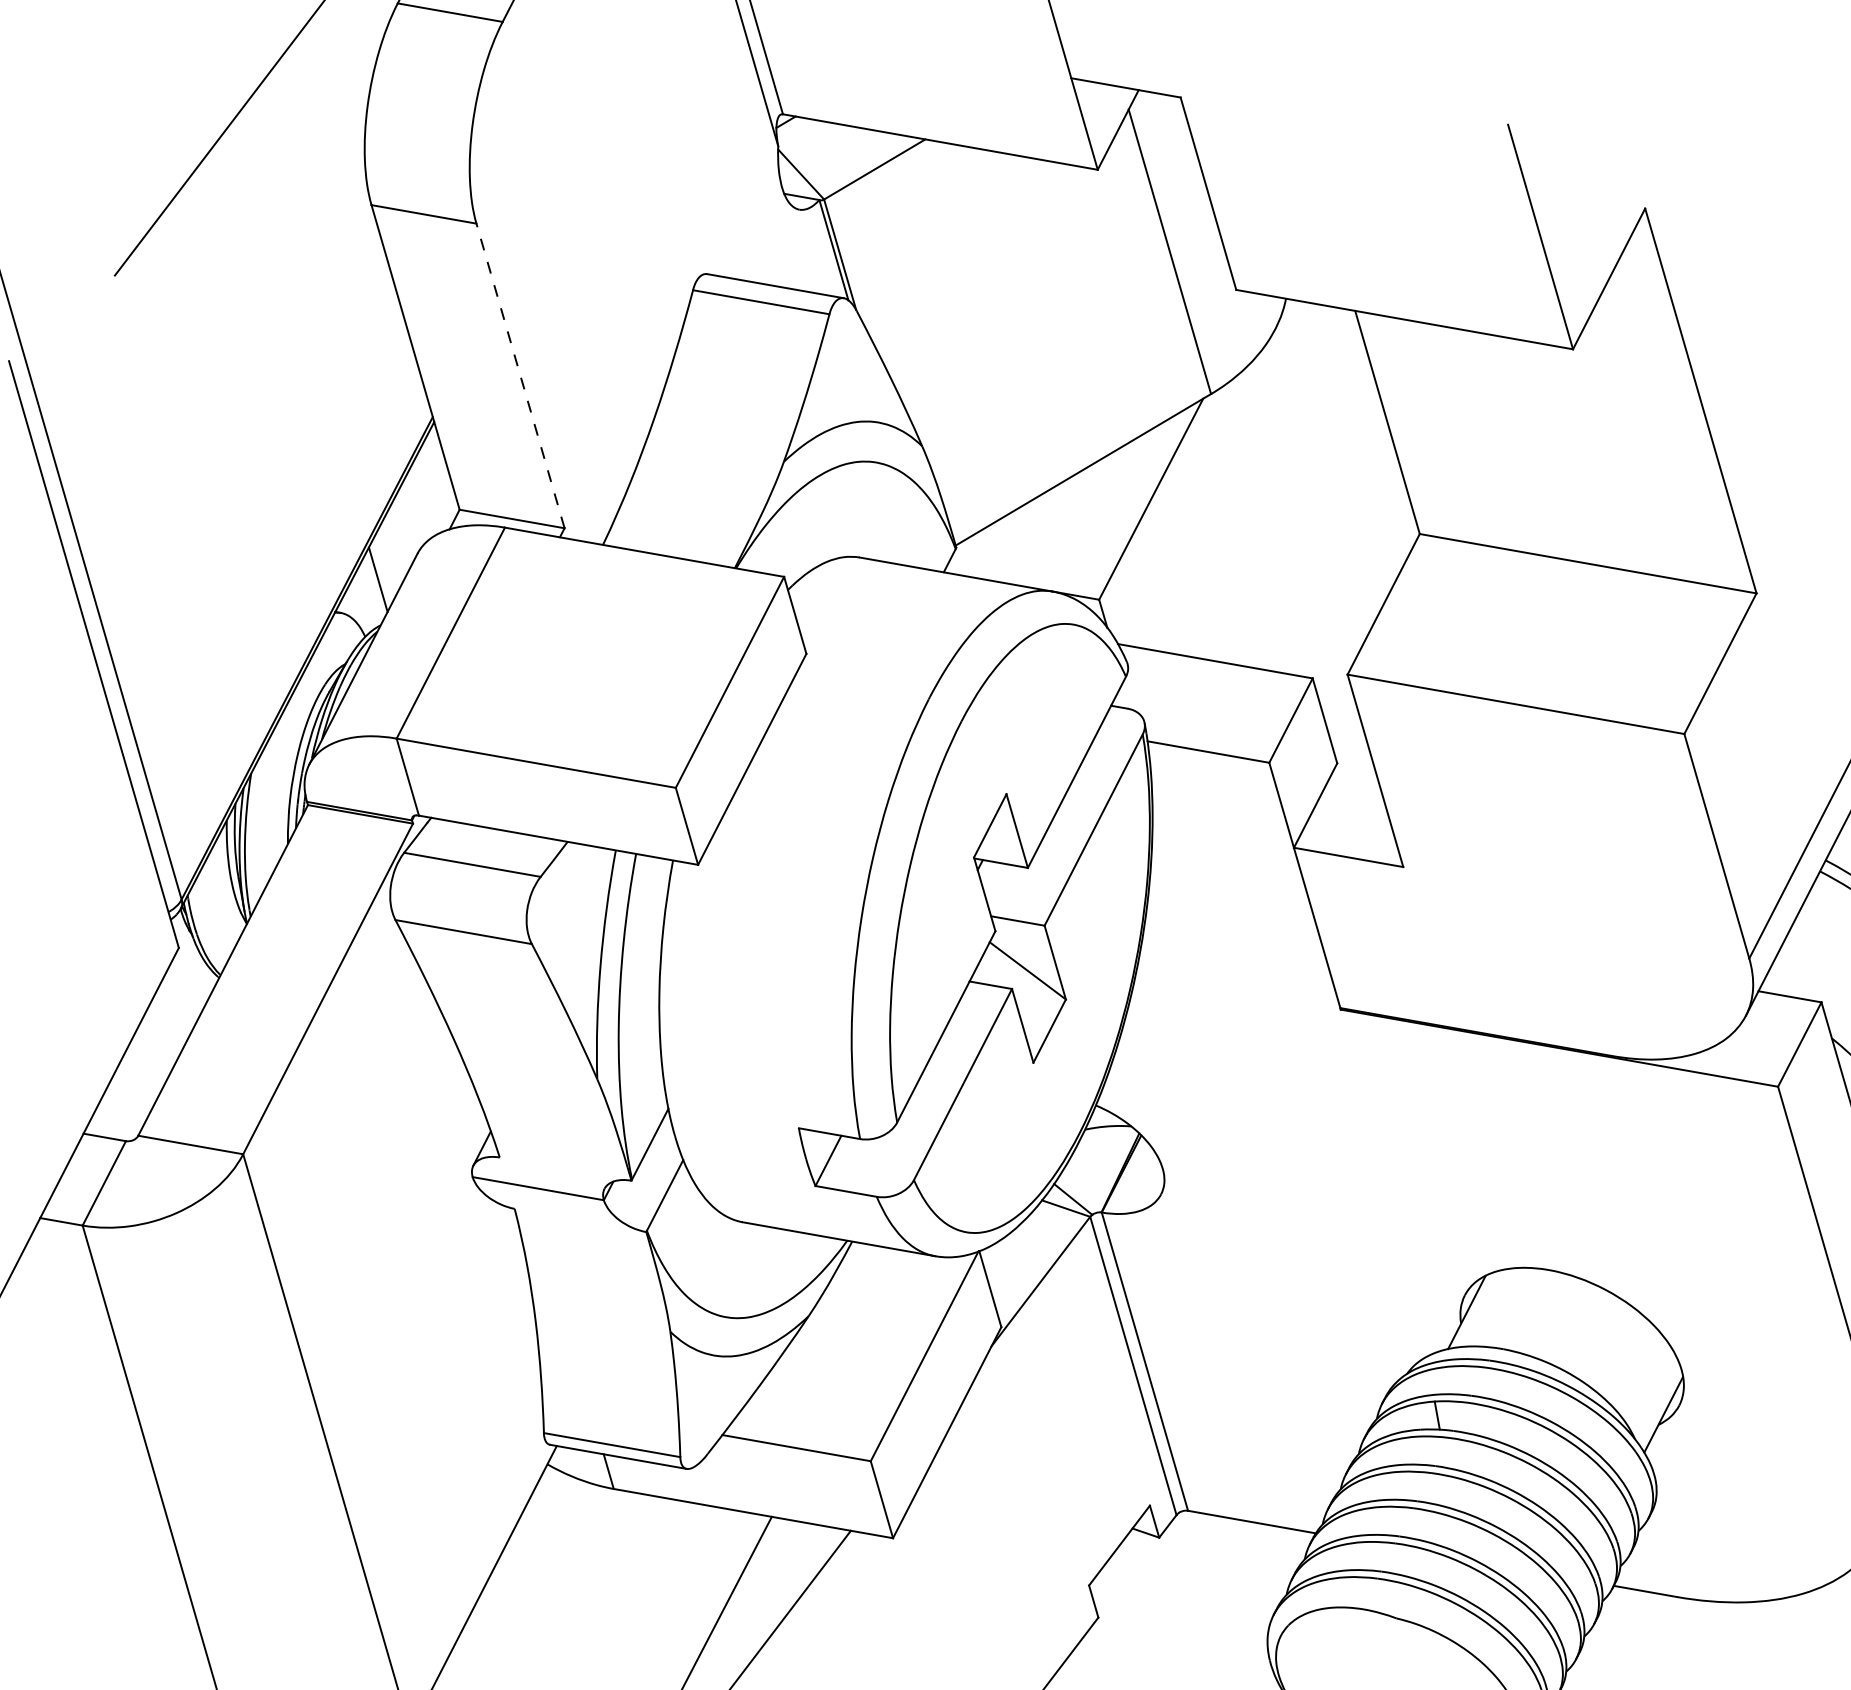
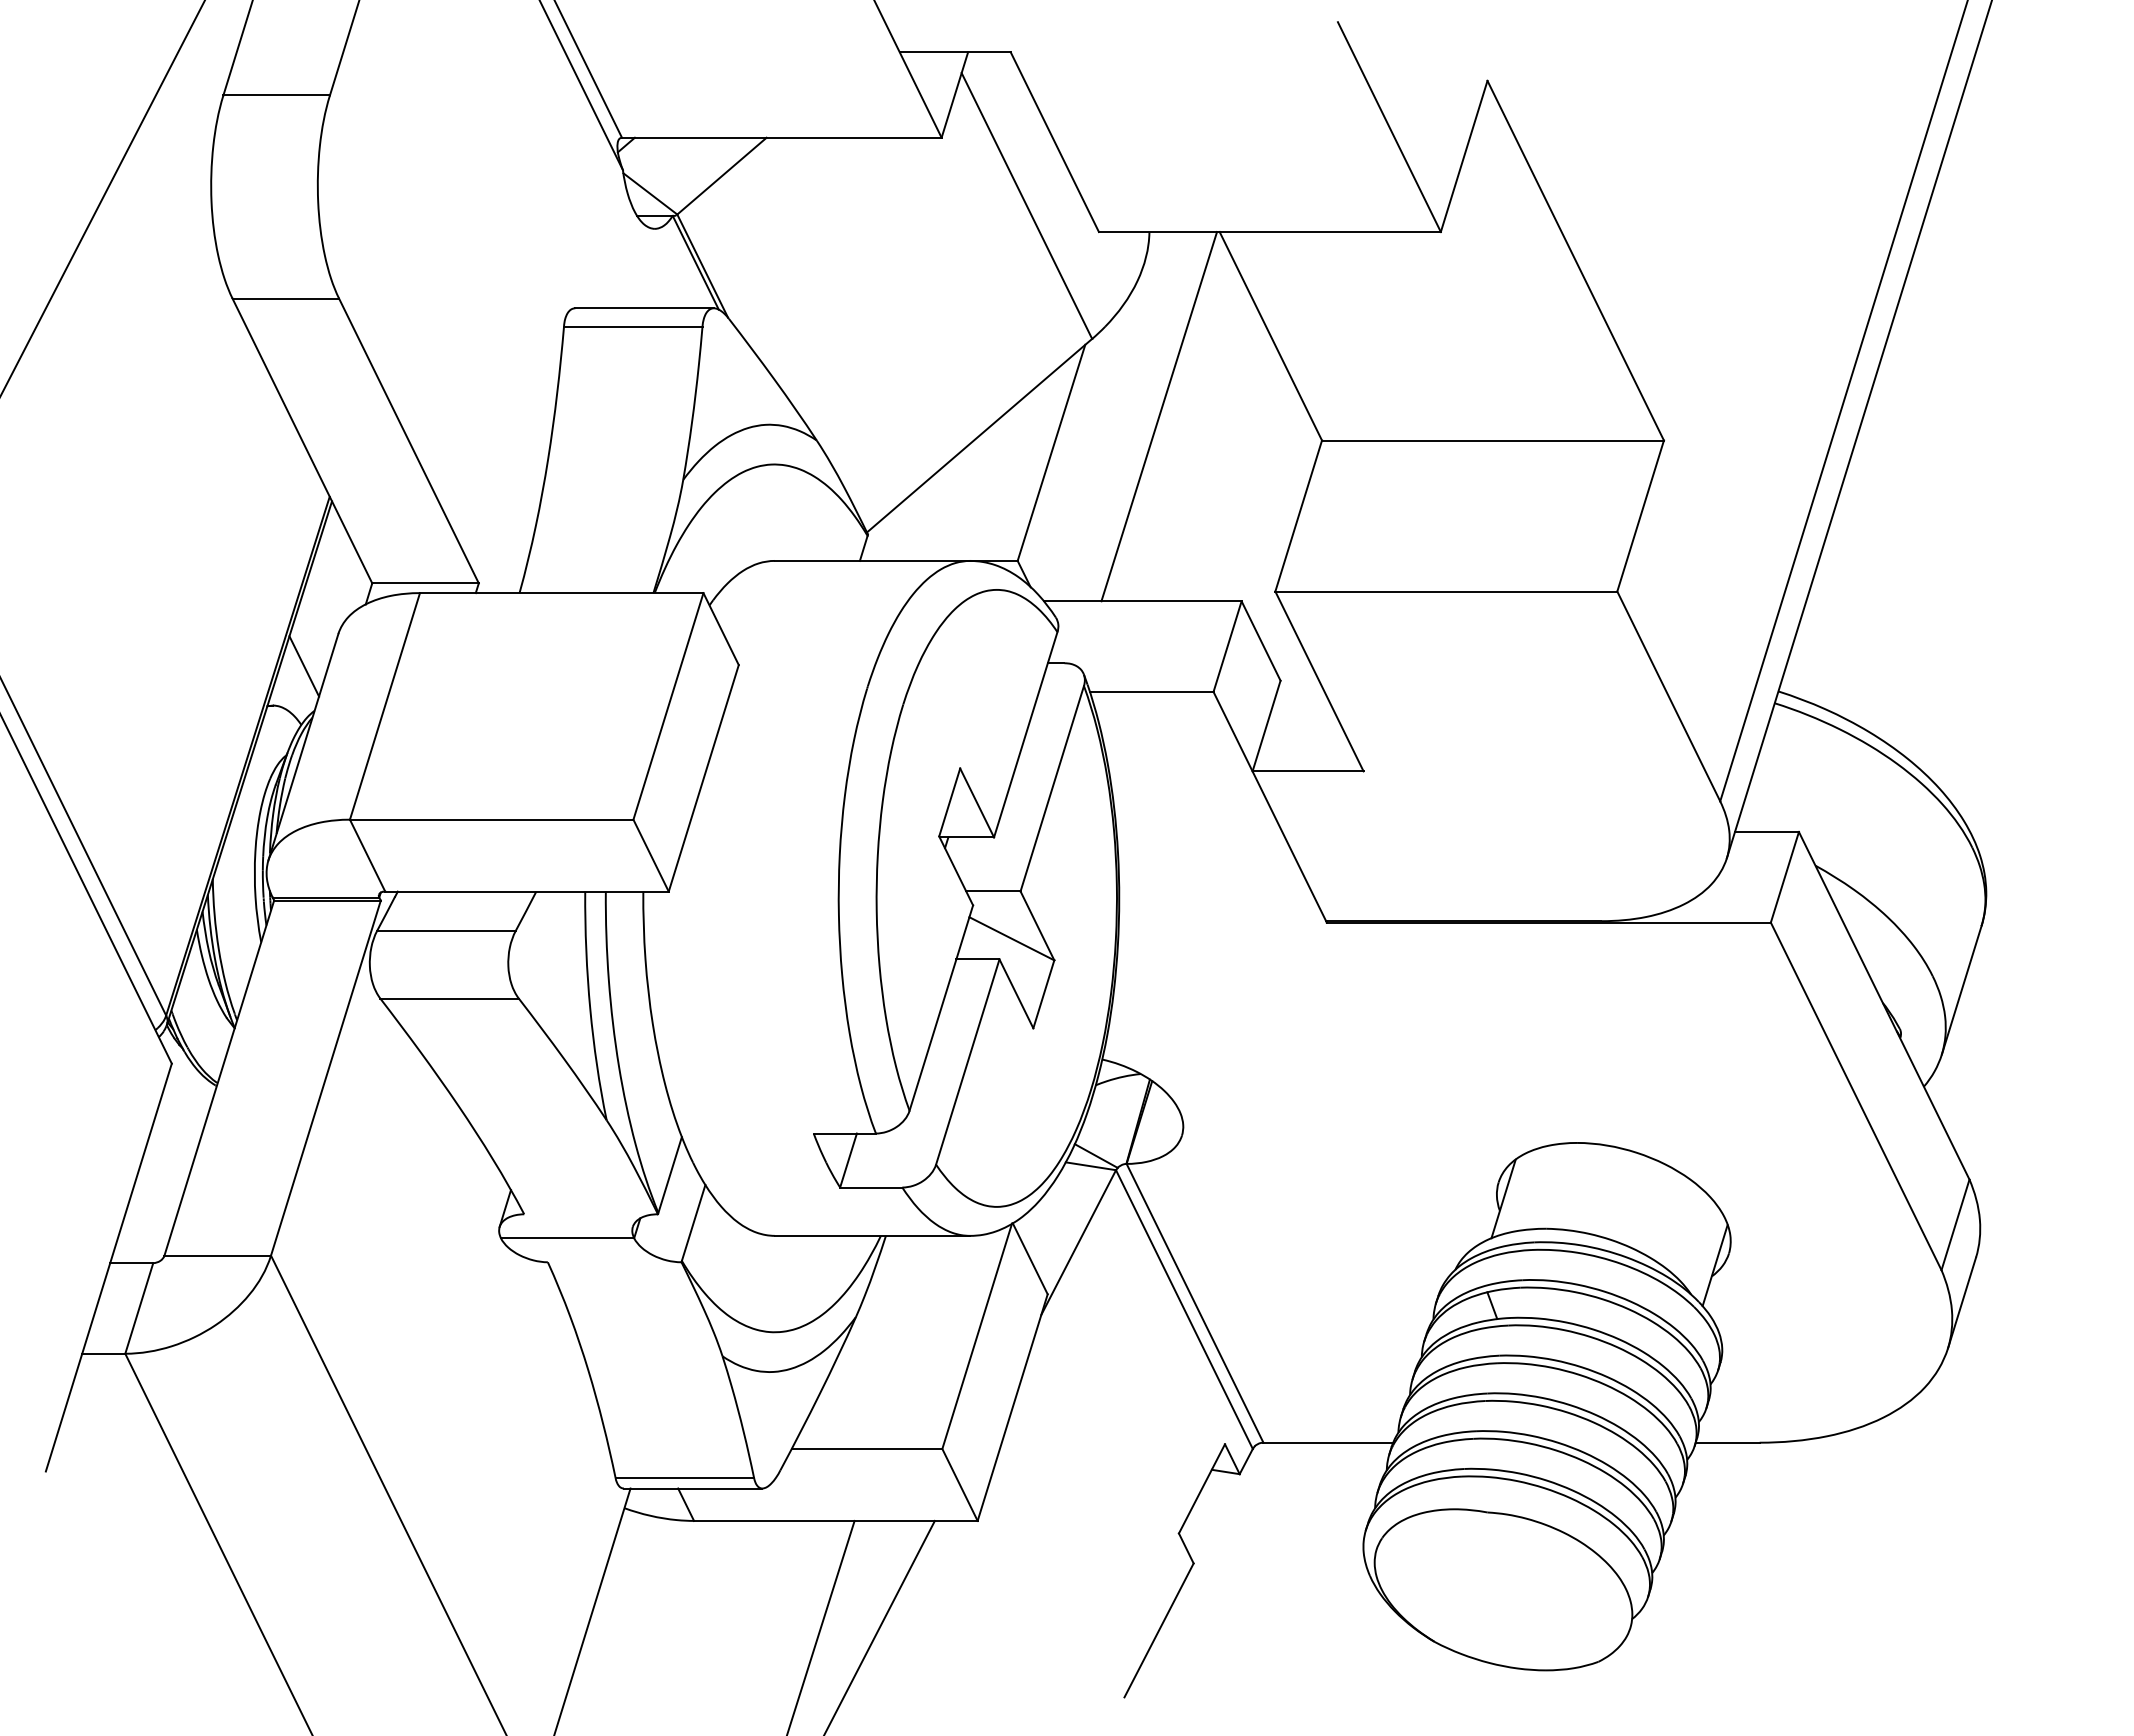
line: (519, 376) -> (408, 441), dashed -> solid
line: (1263, 482) -> (1159, 416), added

